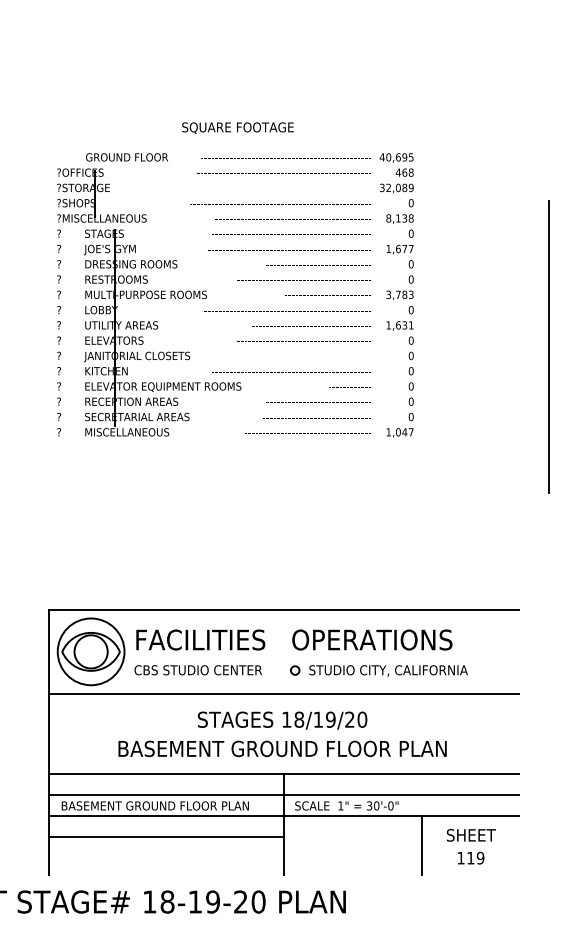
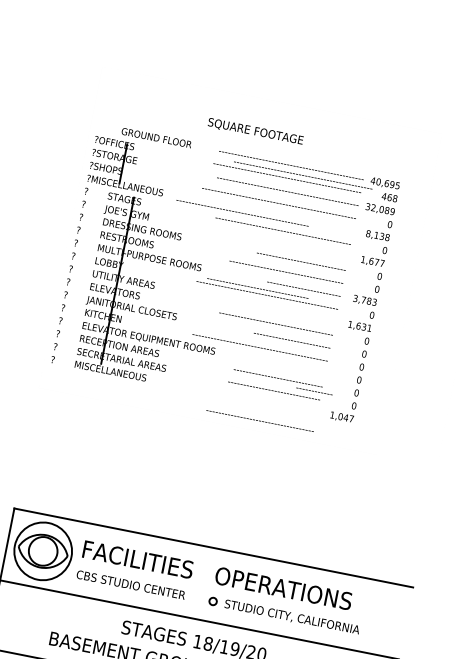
text: (292, 219) -> (241, 213), moved
text: (289, 250) -> (302, 175), moved
text: (311, 326) -> (257, 288), moved
text: (349, 387) -> (314, 391), moved
text: (307, 433) -> (259, 421), moved

